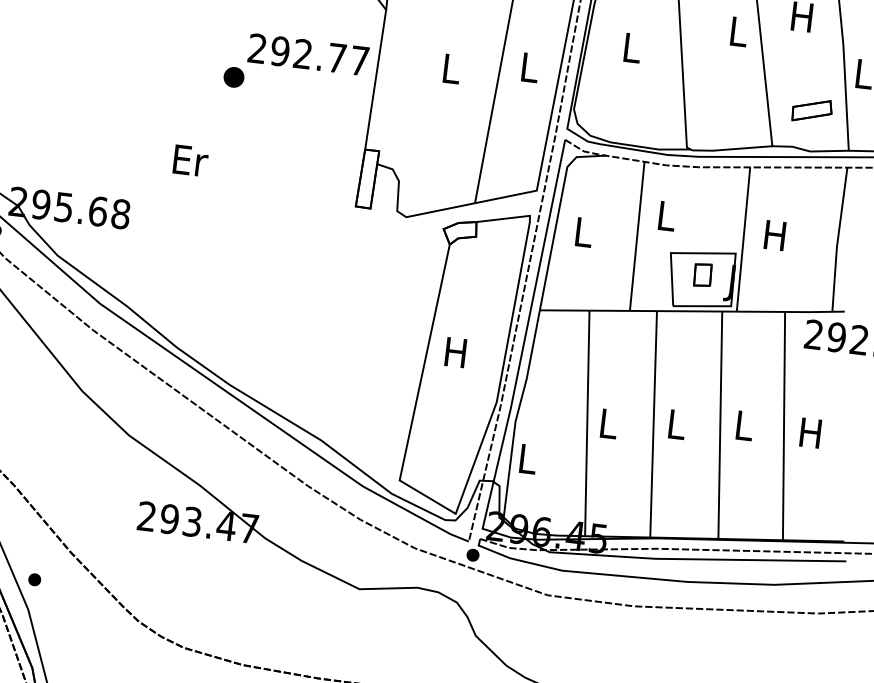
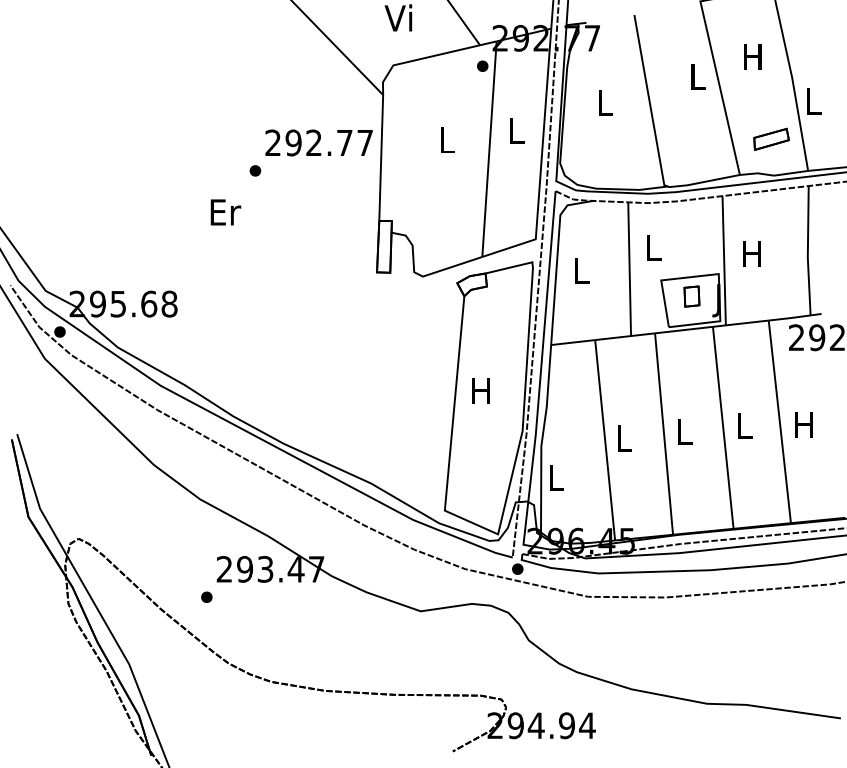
part: (234, 76) -> (255, 170), size x0.62
text: (190, 160) -> (225, 212), moved
part: (34, 578) -> (206, 596), moved

